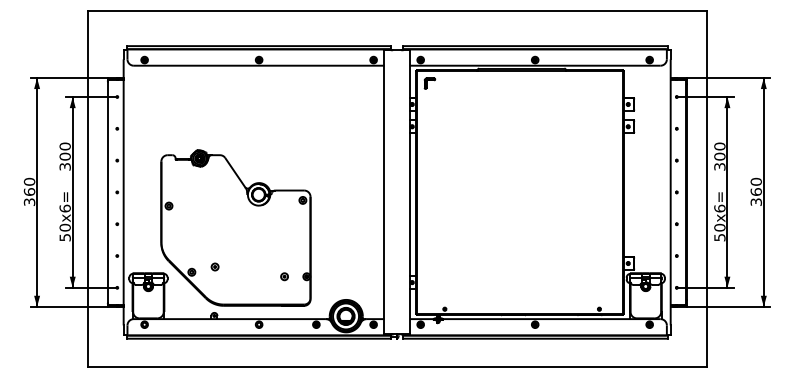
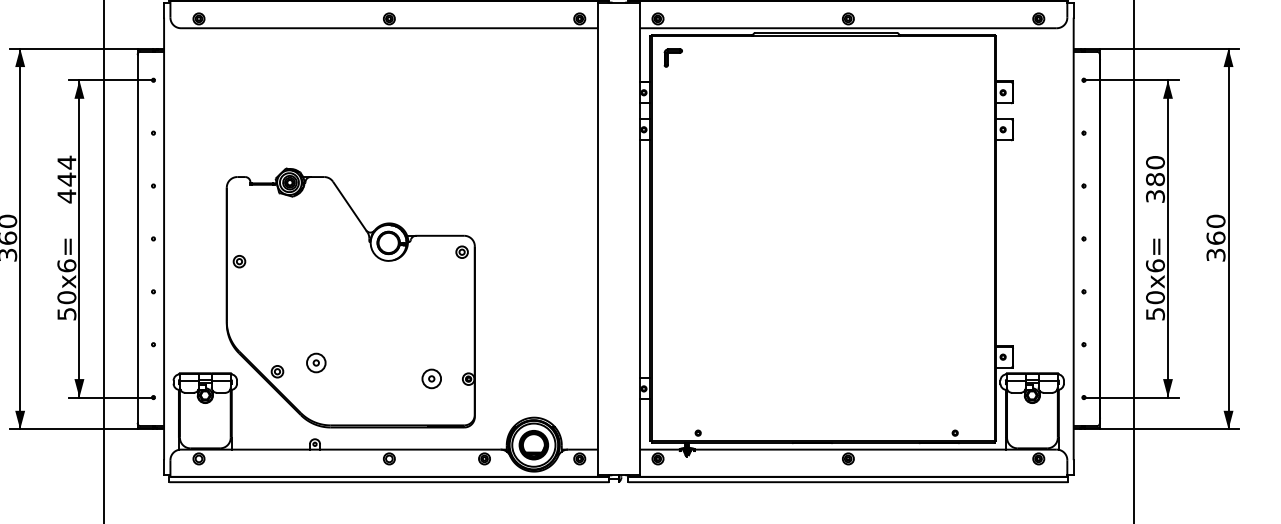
text: (64, 156) -> (65, 179), 300 -> 444
text: (719, 156) -> (1154, 179), 300 -> 380
part: (214, 266) -> (315, 362), size x1.6
part: (284, 276) -> (431, 378), size x1.6

